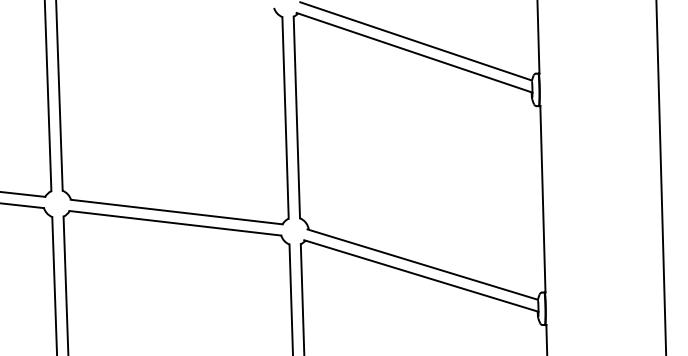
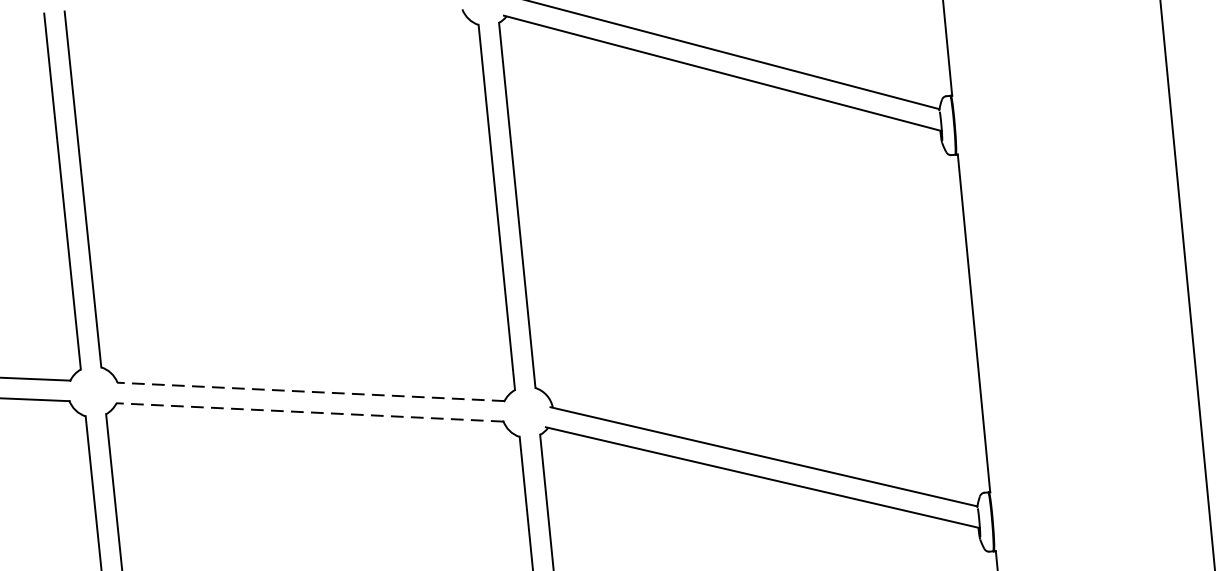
line: (176, 212) -> (310, 392), solid -> dashed
line: (175, 223) -> (310, 412), solid -> dashed

